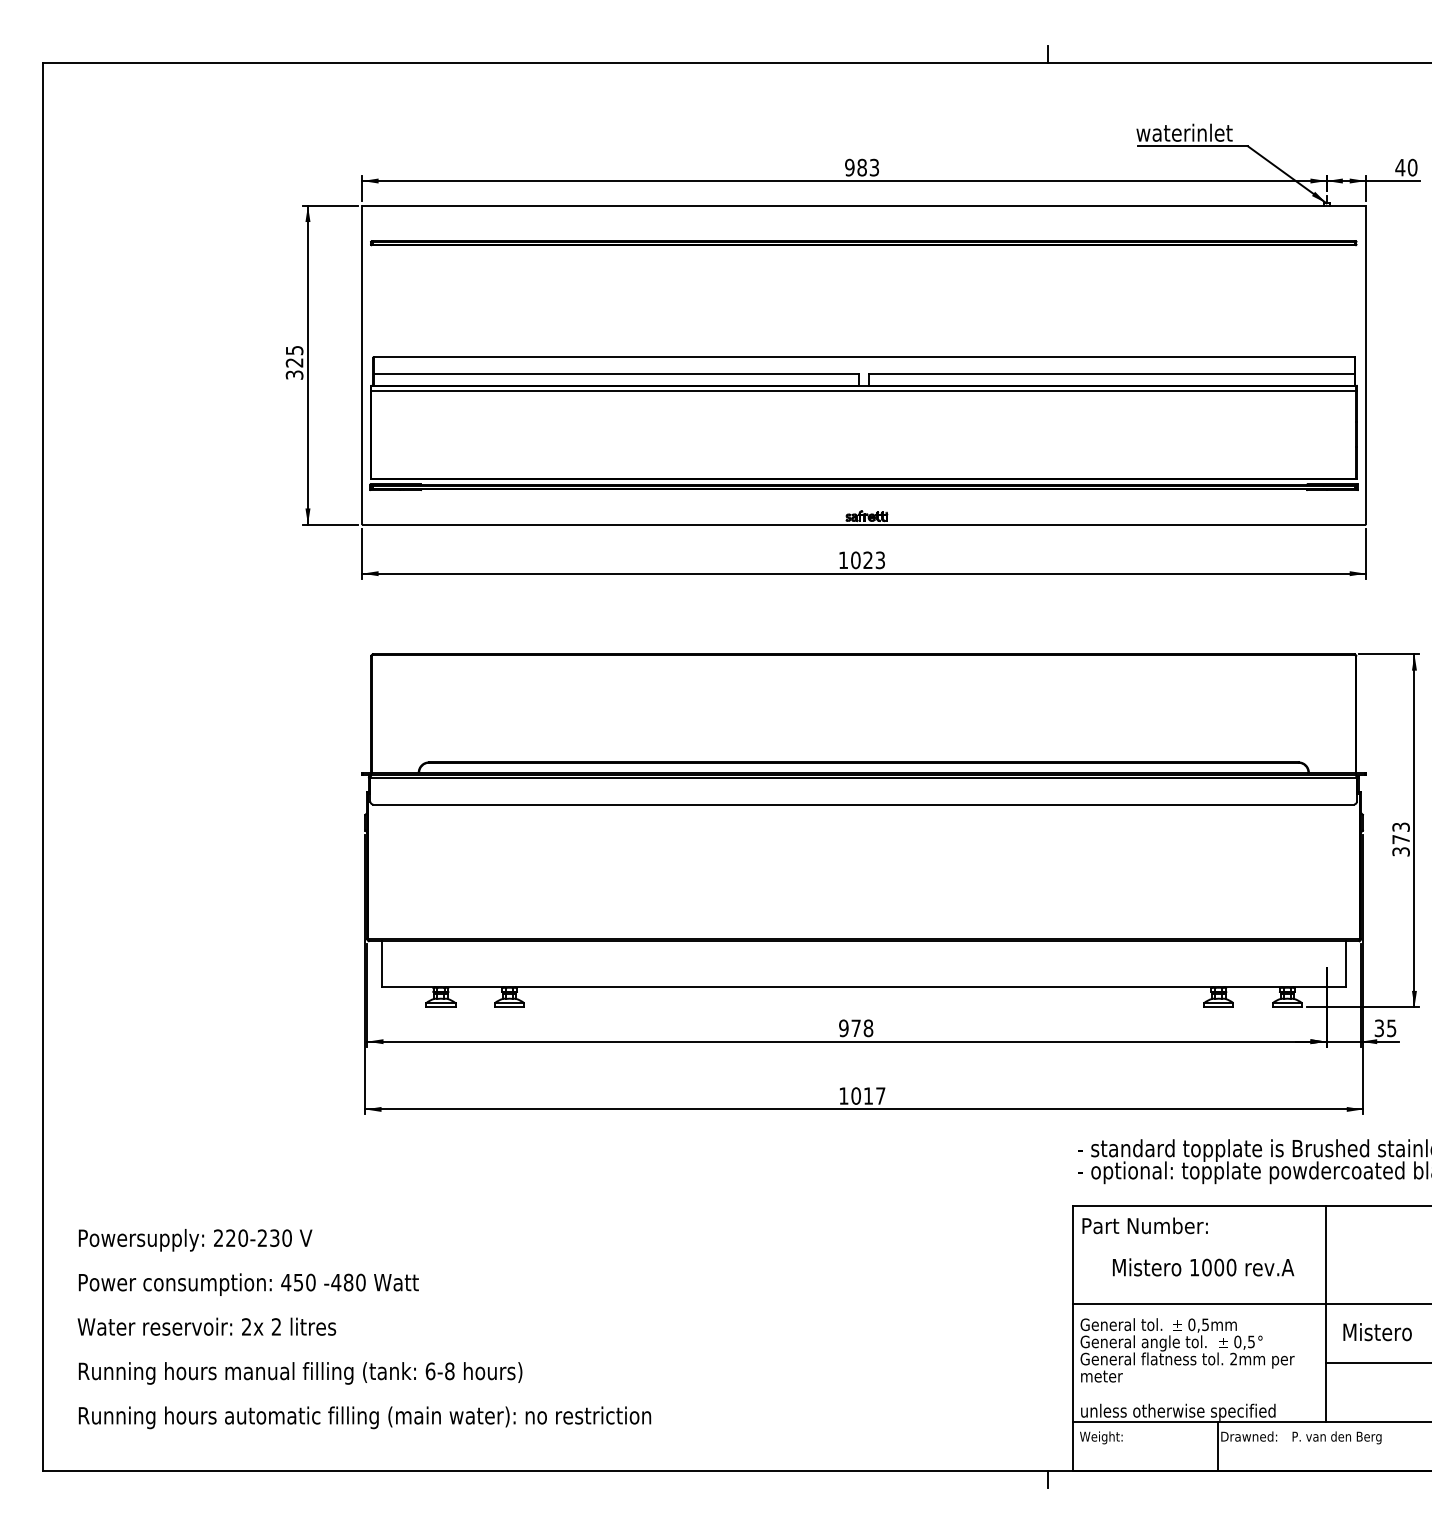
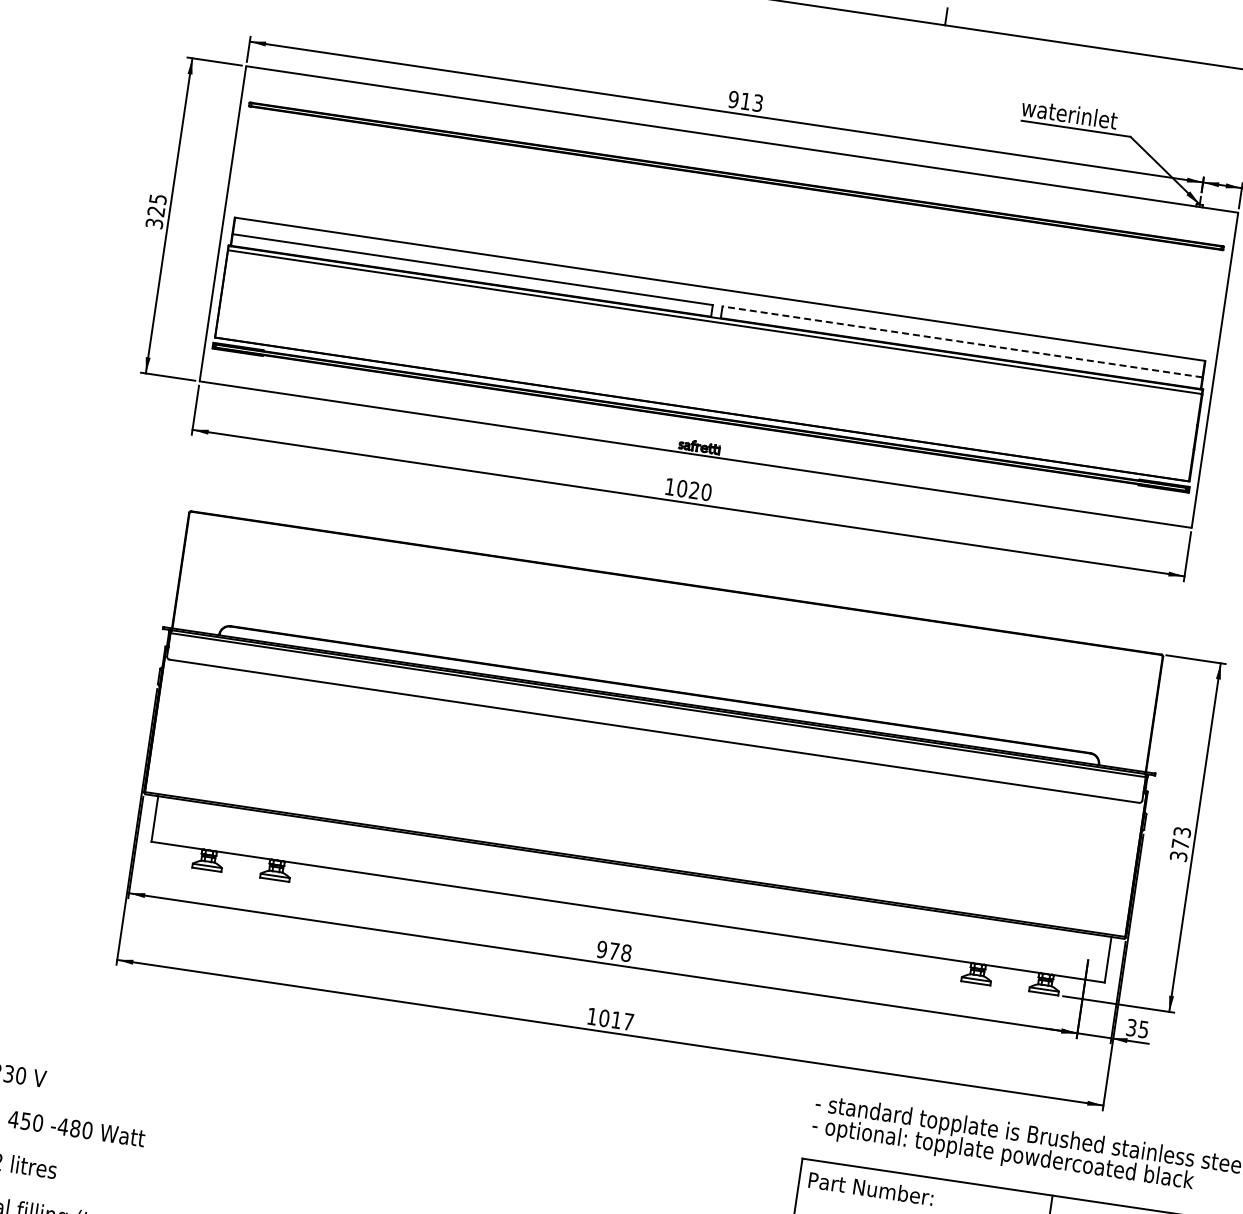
text: (861, 167) -> (745, 101), 983 -> 913
line: (1111, 374) -> (962, 342), solid -> dashed
text: (880, 560) -> (706, 492), 1023 -> 1020

